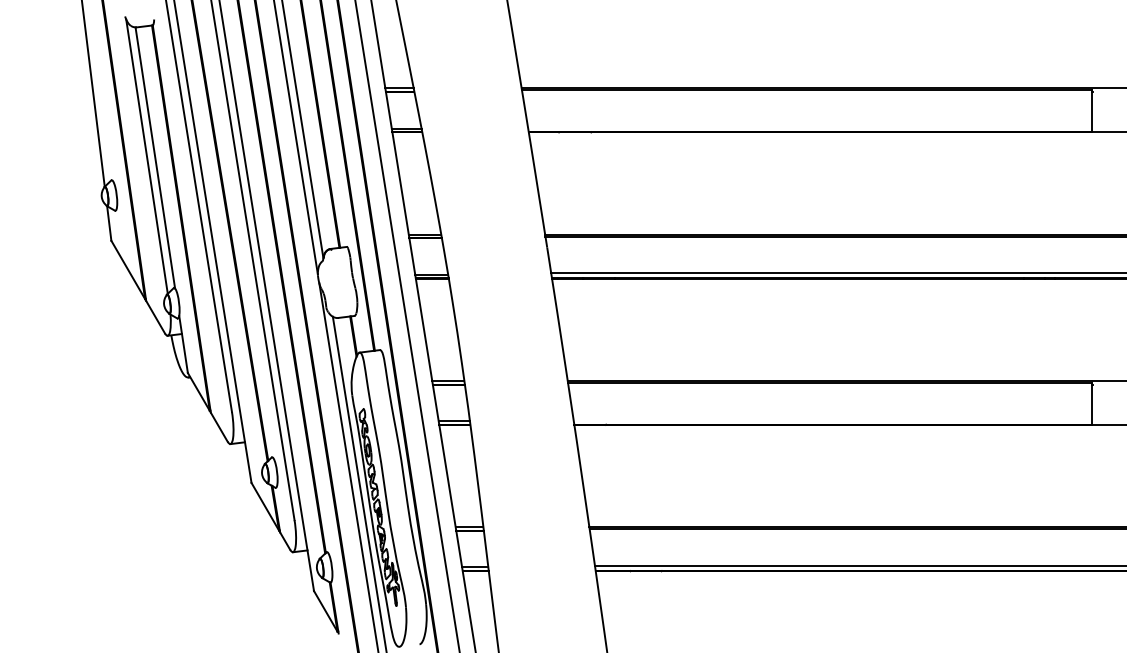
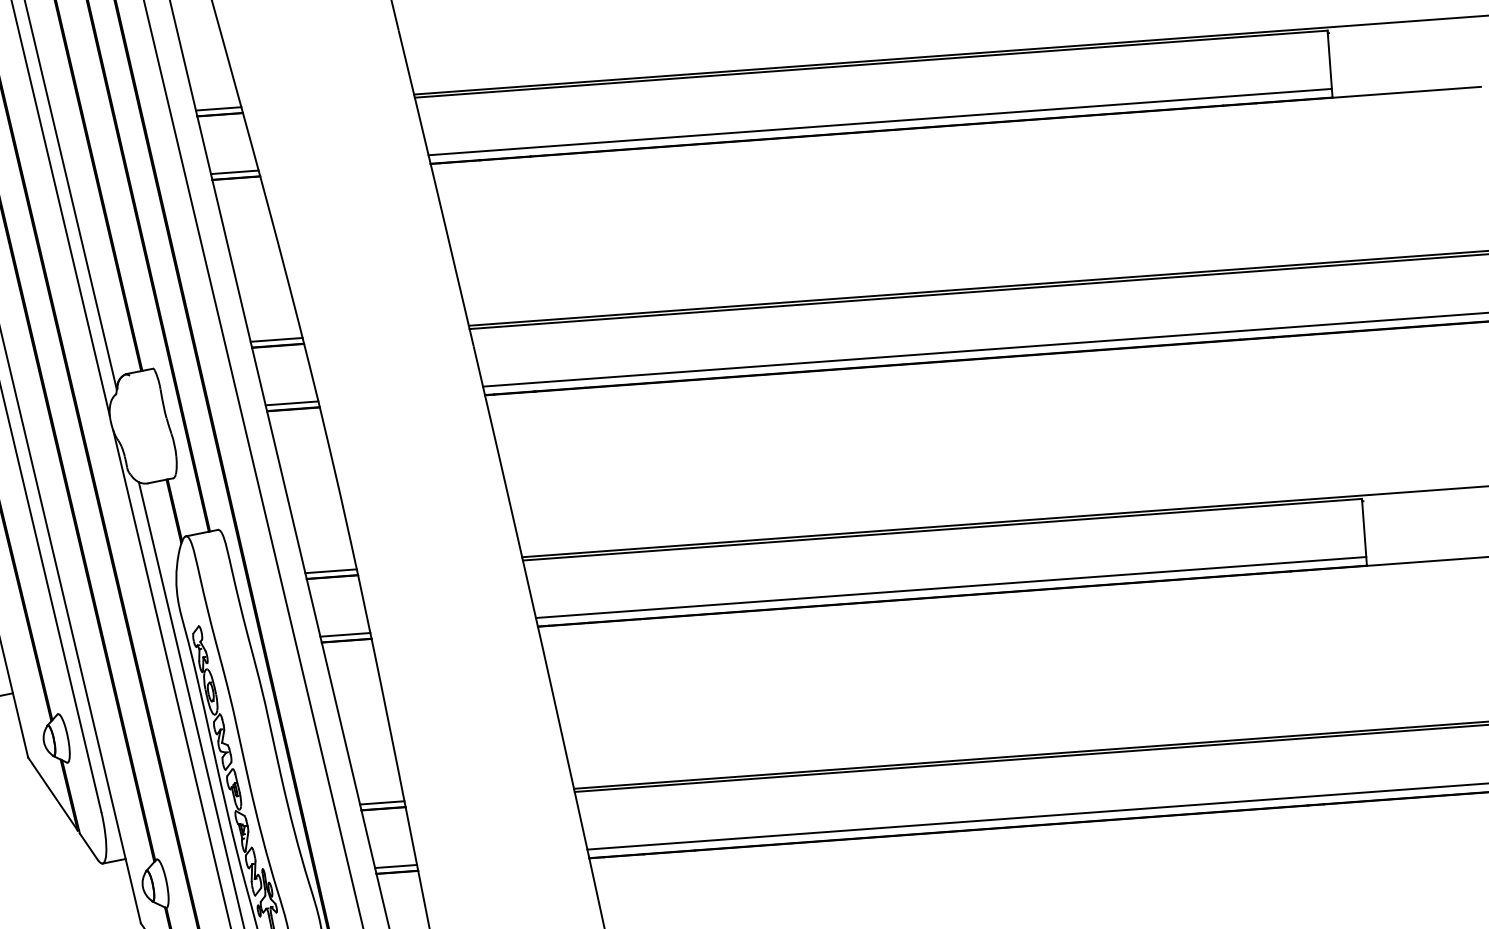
line: (809, 126) -> (879, 121), added
line: (832, 419) -> (950, 587), added

